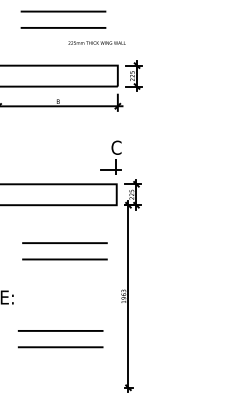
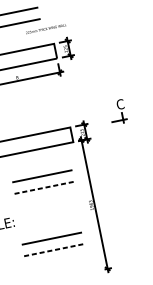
text: (96, 42) -> (45, 28), moved
part: (110, 157) -> (117, 112), moved
line: (64, 259) -> (44, 187), solid -> dashed
line: (60, 347) -> (54, 250), solid -> dashed

